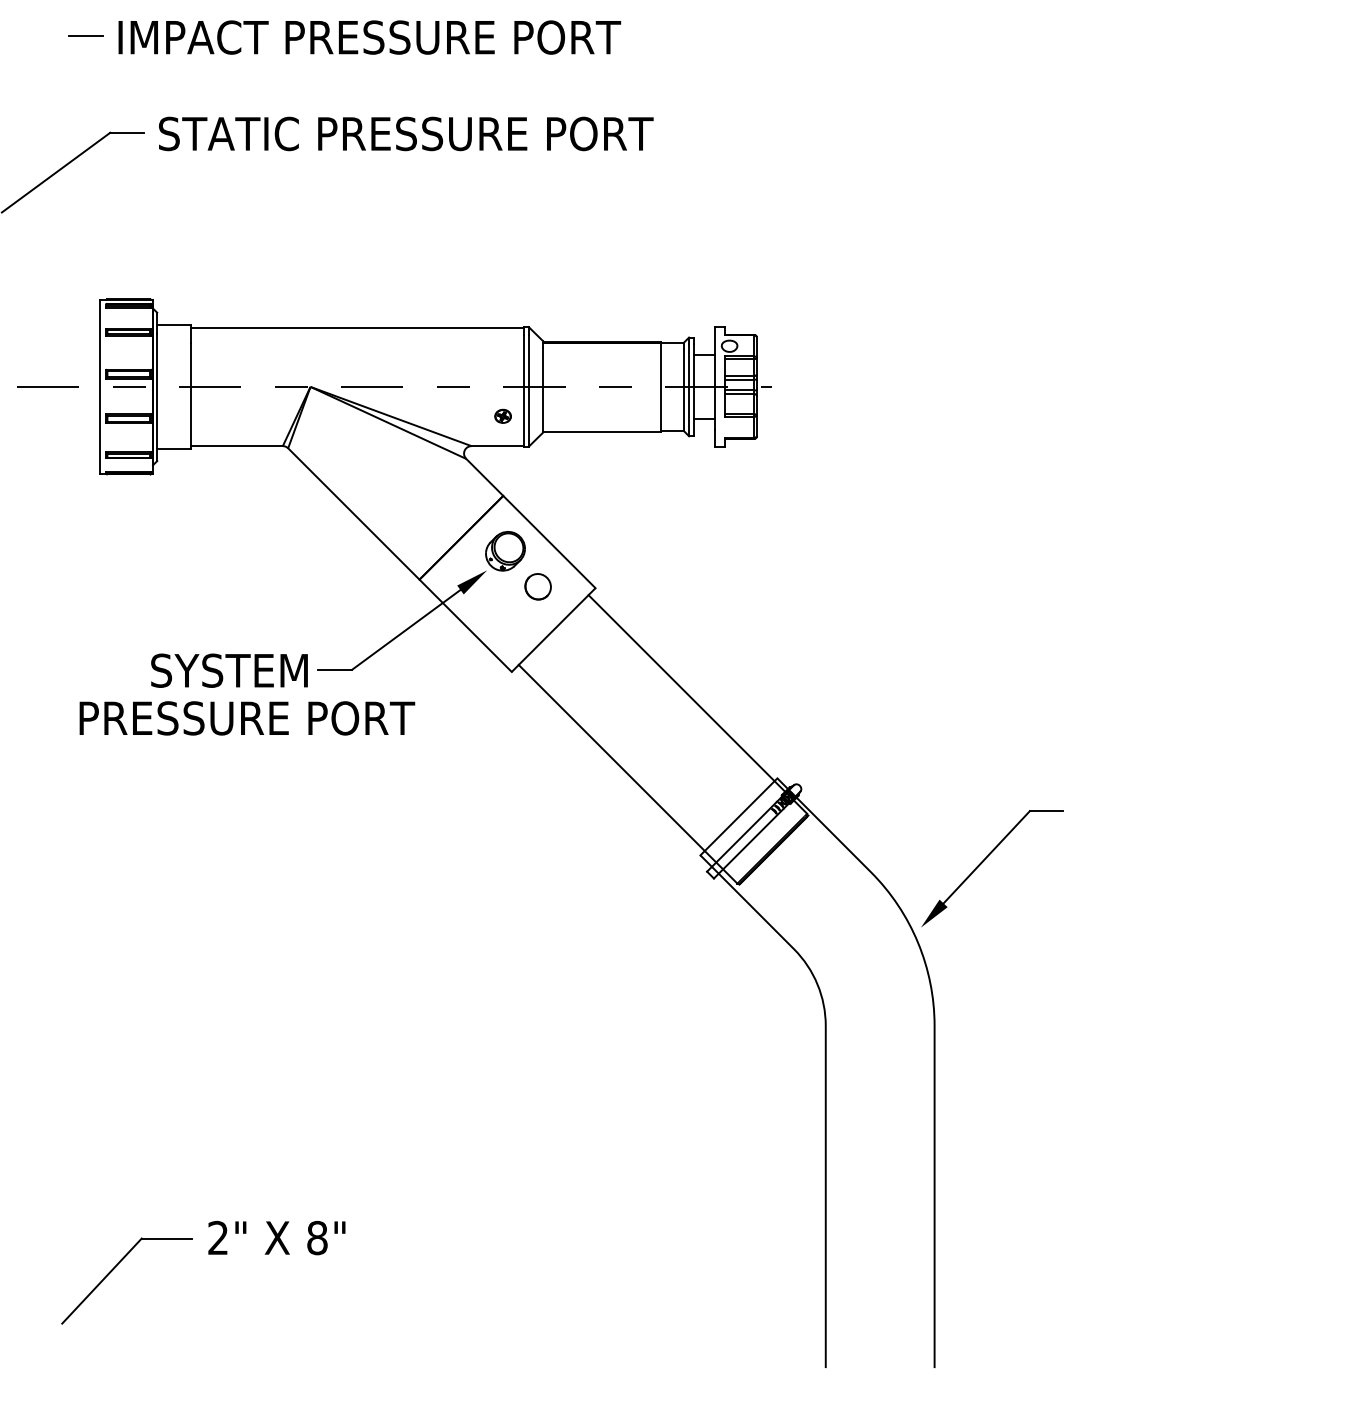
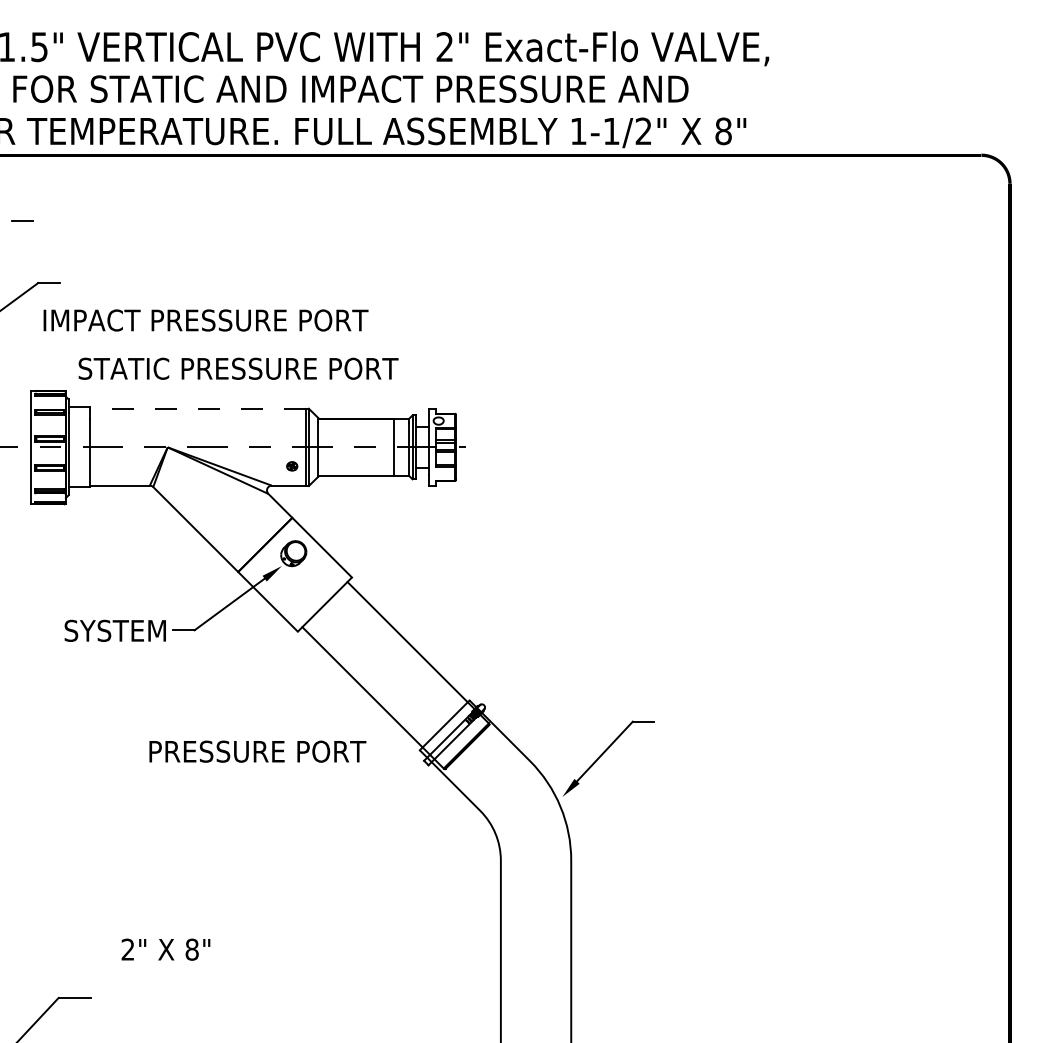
text: (368, 37) -> (205, 320), moved
text: (406, 133) -> (238, 368), moved
line: (356, 328) -> (197, 409), solid -> dashed
part: (537, 586) -> (314, 576), removed
text: (246, 718) -> (257, 751), moved
text: (276, 1237) -> (165, 949), moved

